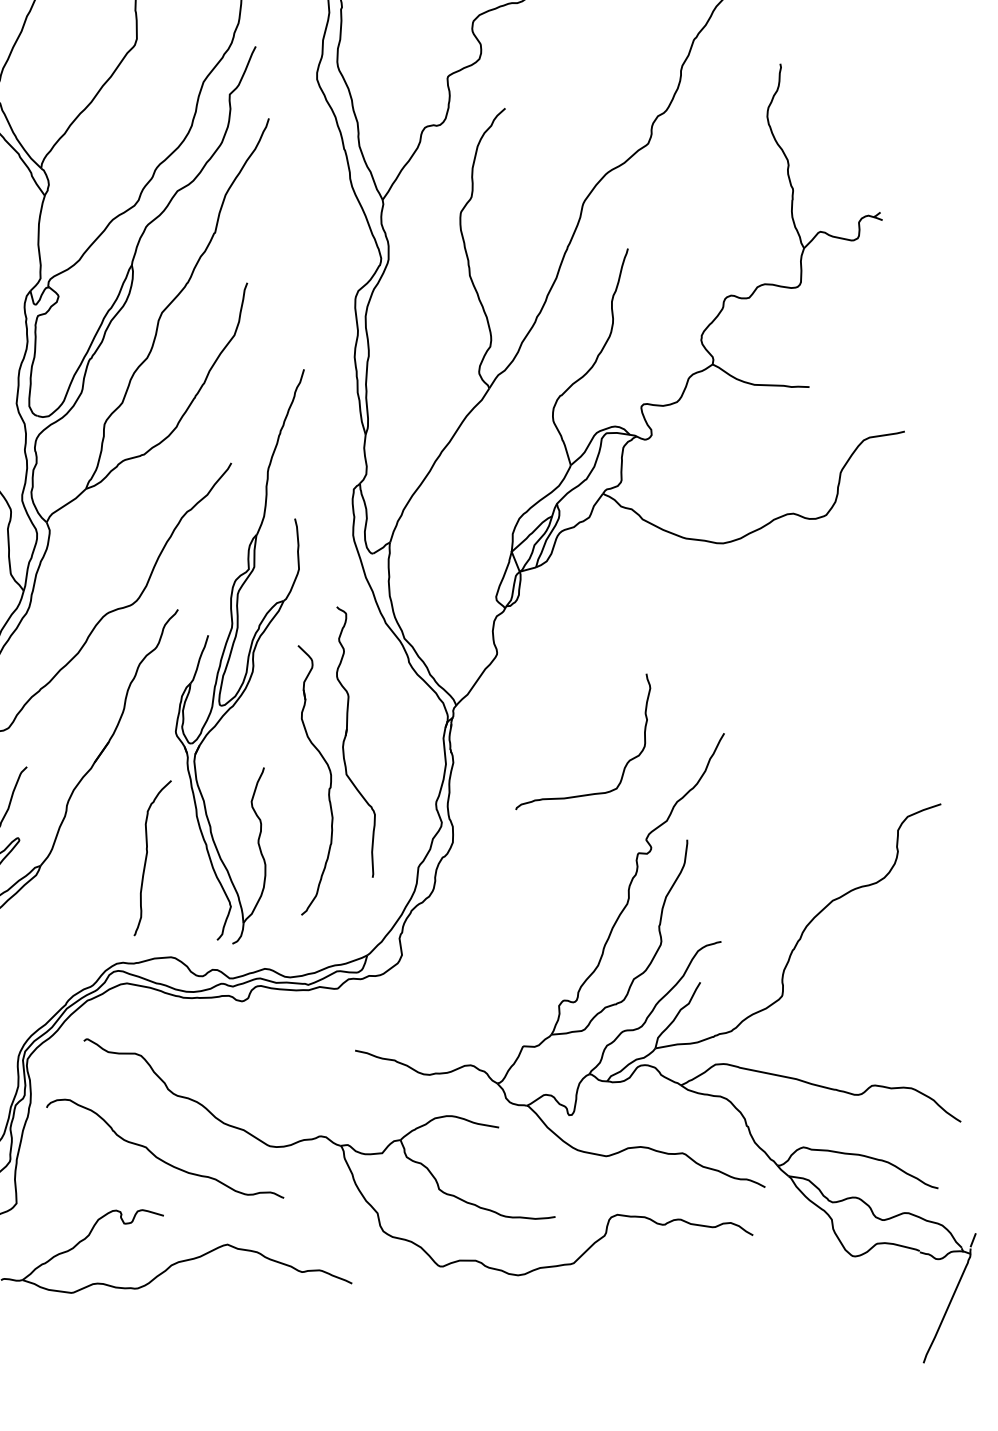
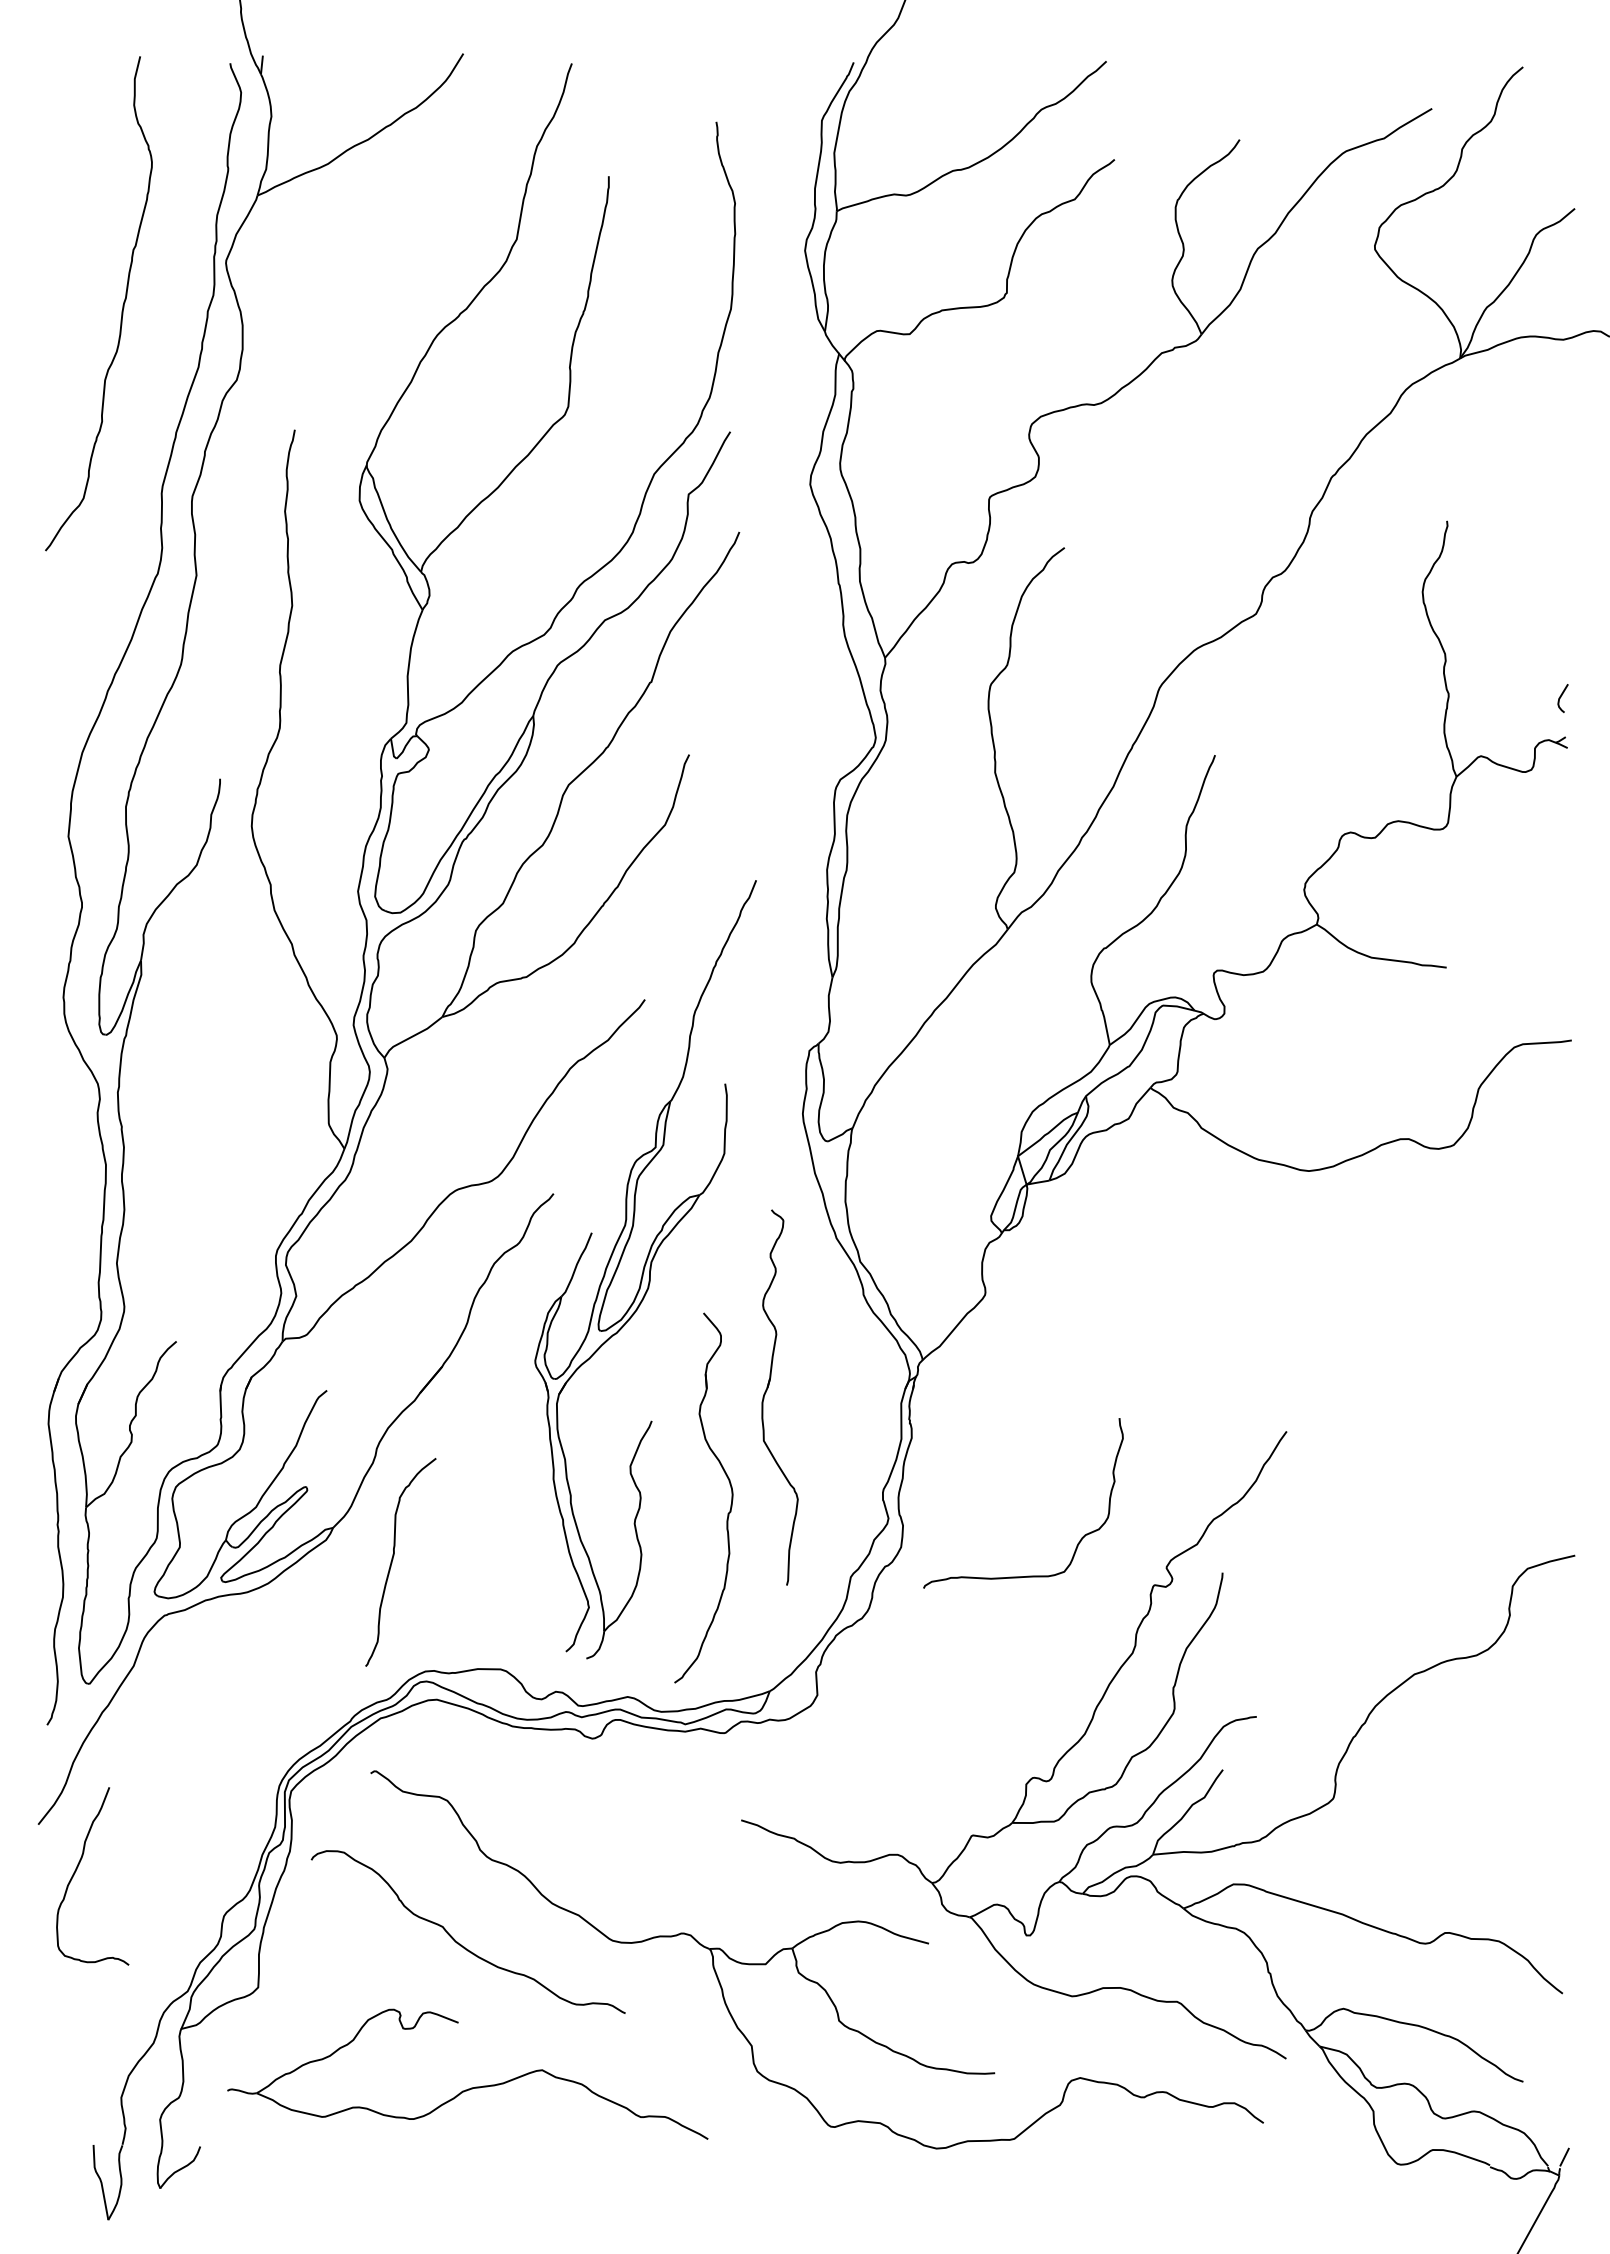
curve: (874, 184) -> (1561, 697), added
curve: (625, 764) -> (1079, 1540), moved
part: (330, 782) -> (730, 1504), moved
curve: (147, 856) -> (393, 1559), moved

